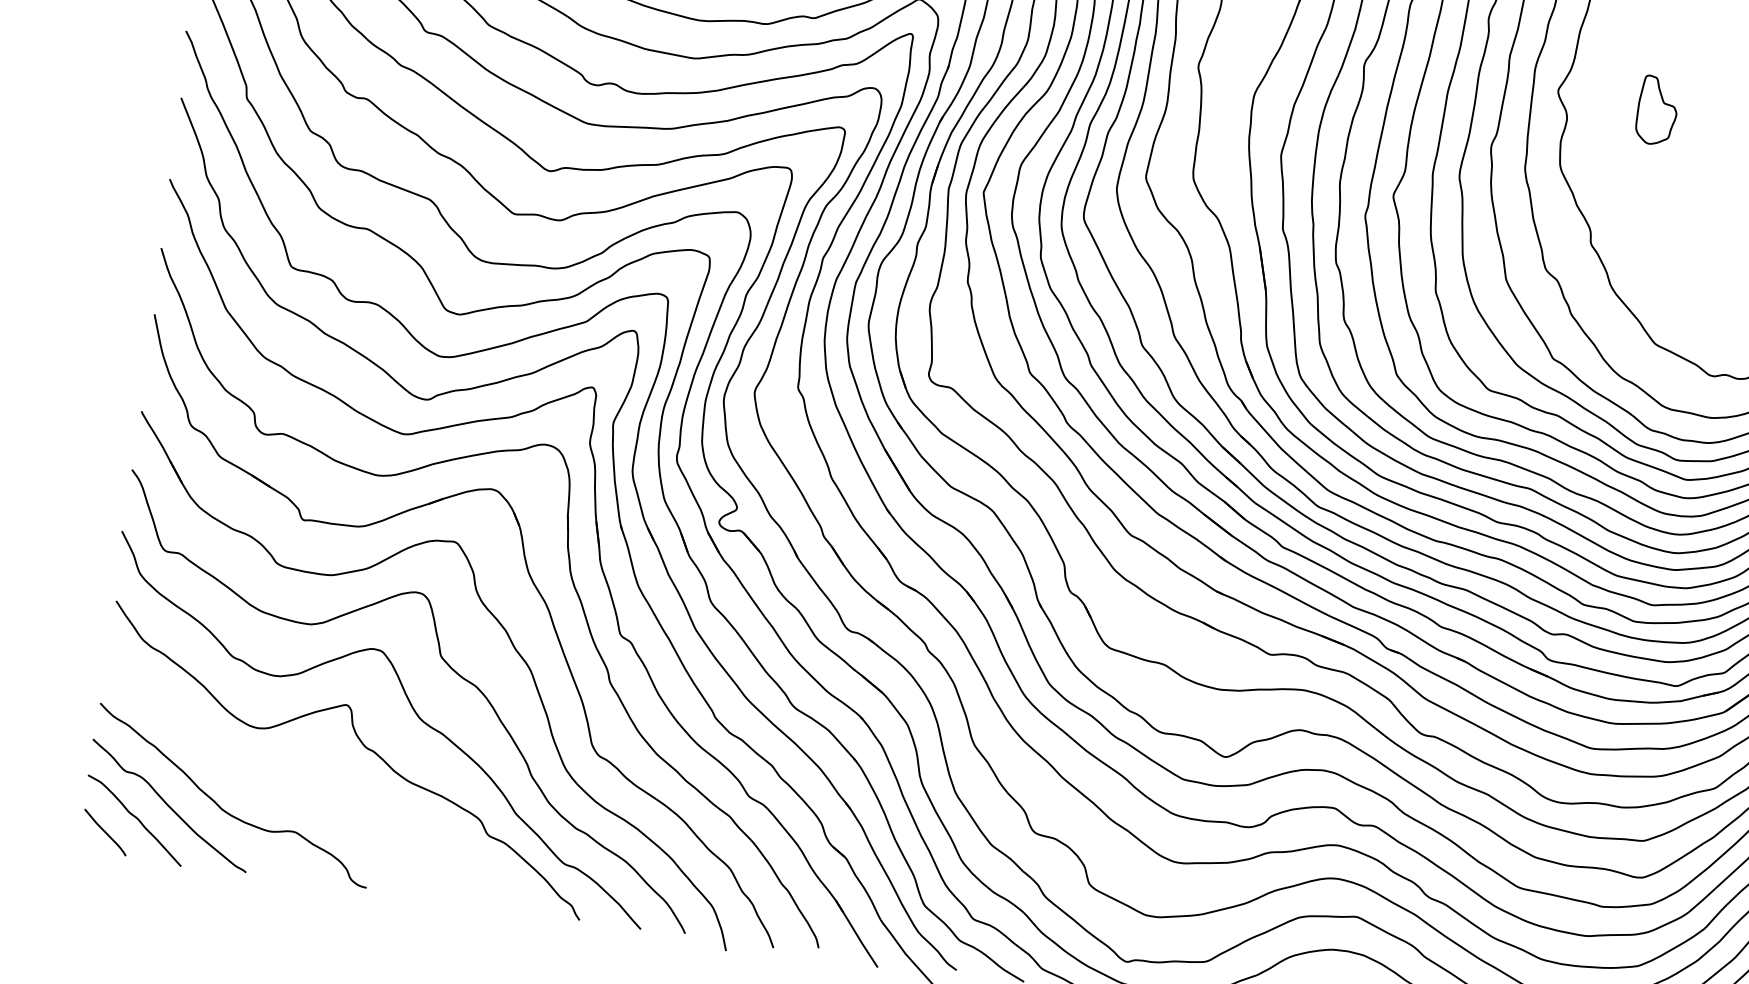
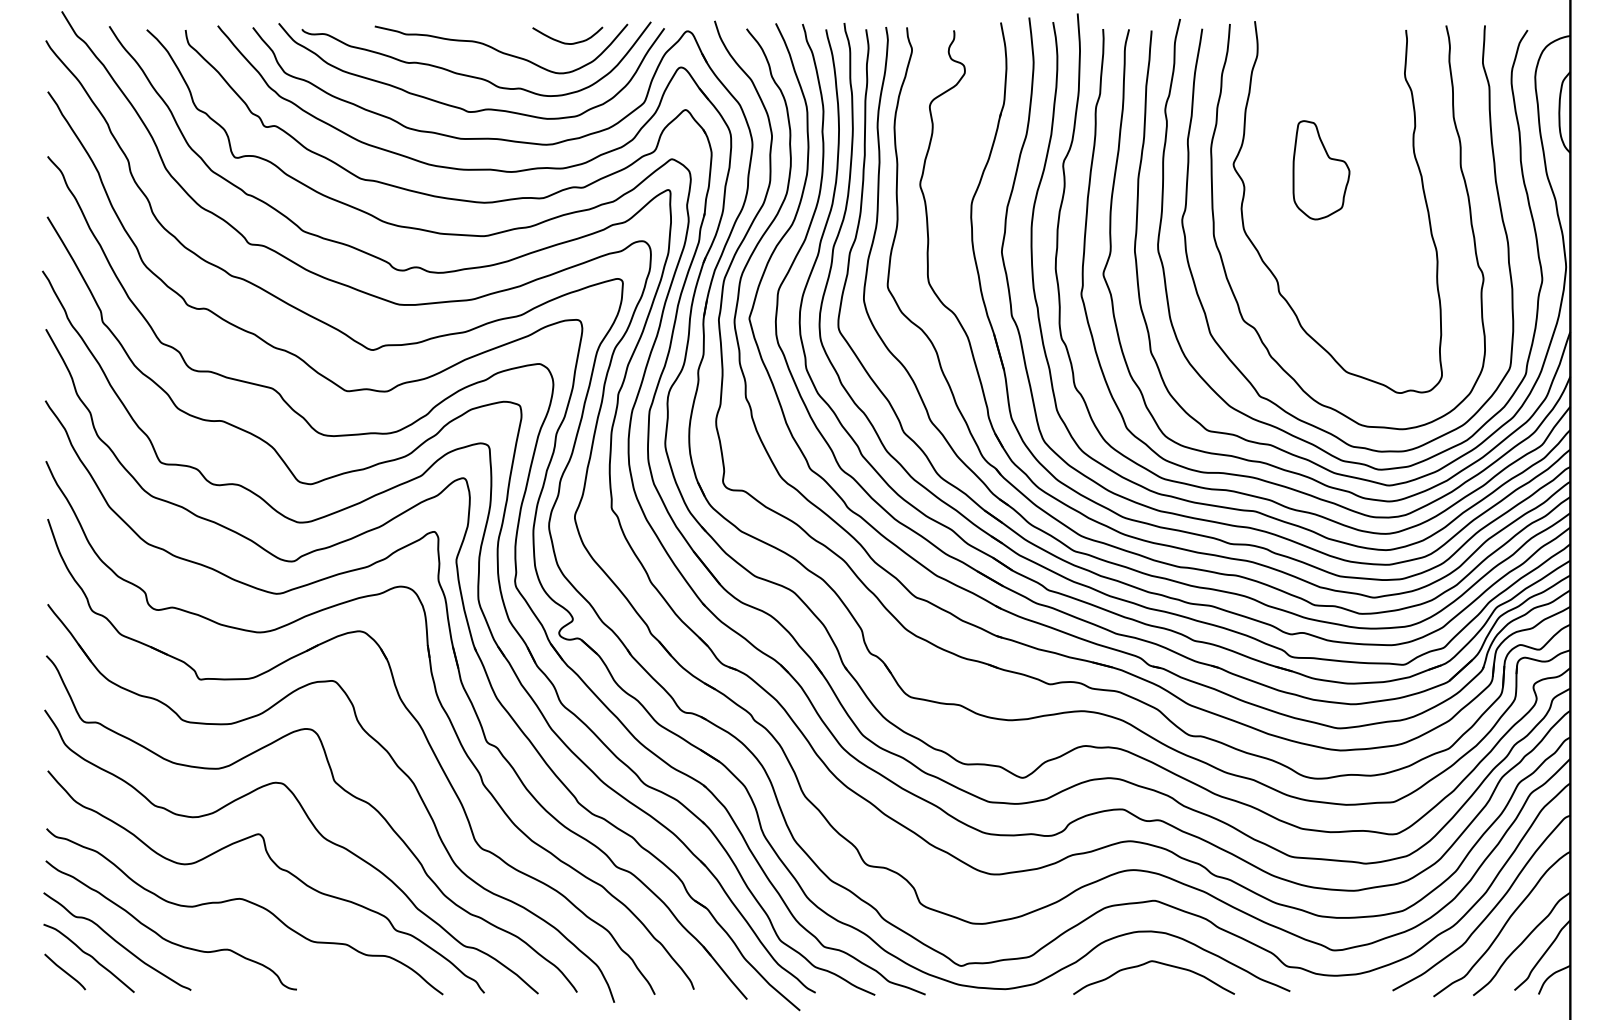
part: (1657, 110) -> (1321, 170), size x1.67
curve: (324, 781) -> (248, 902), added

